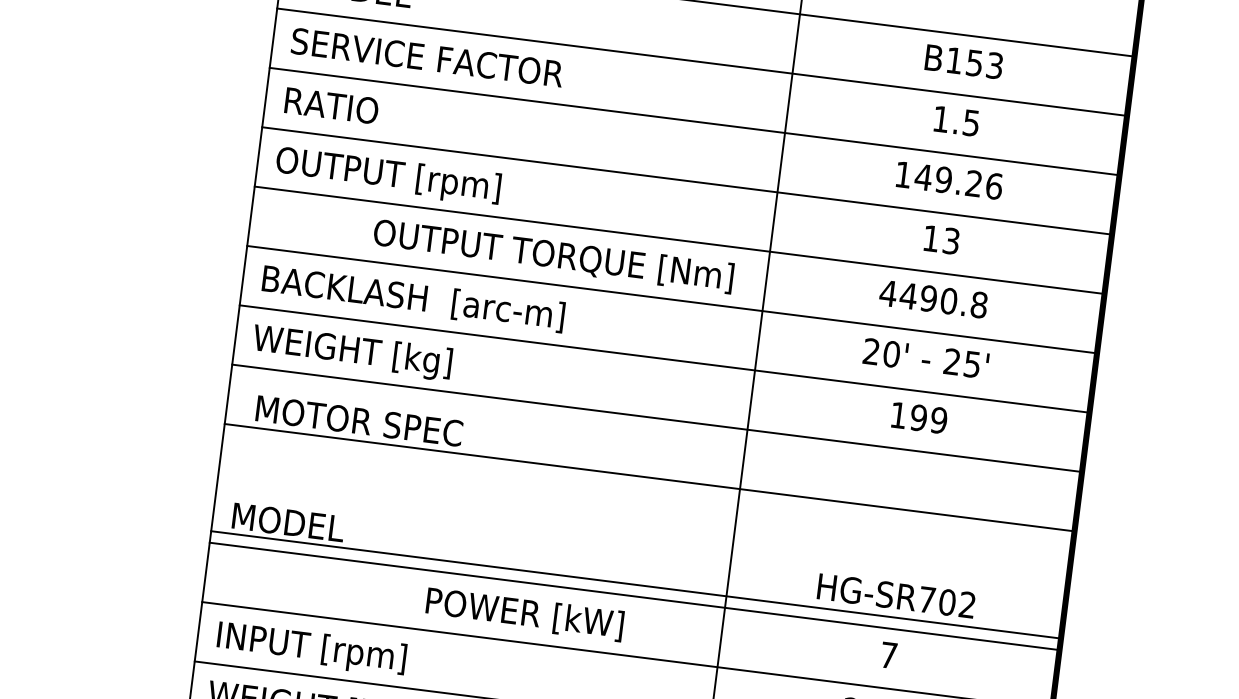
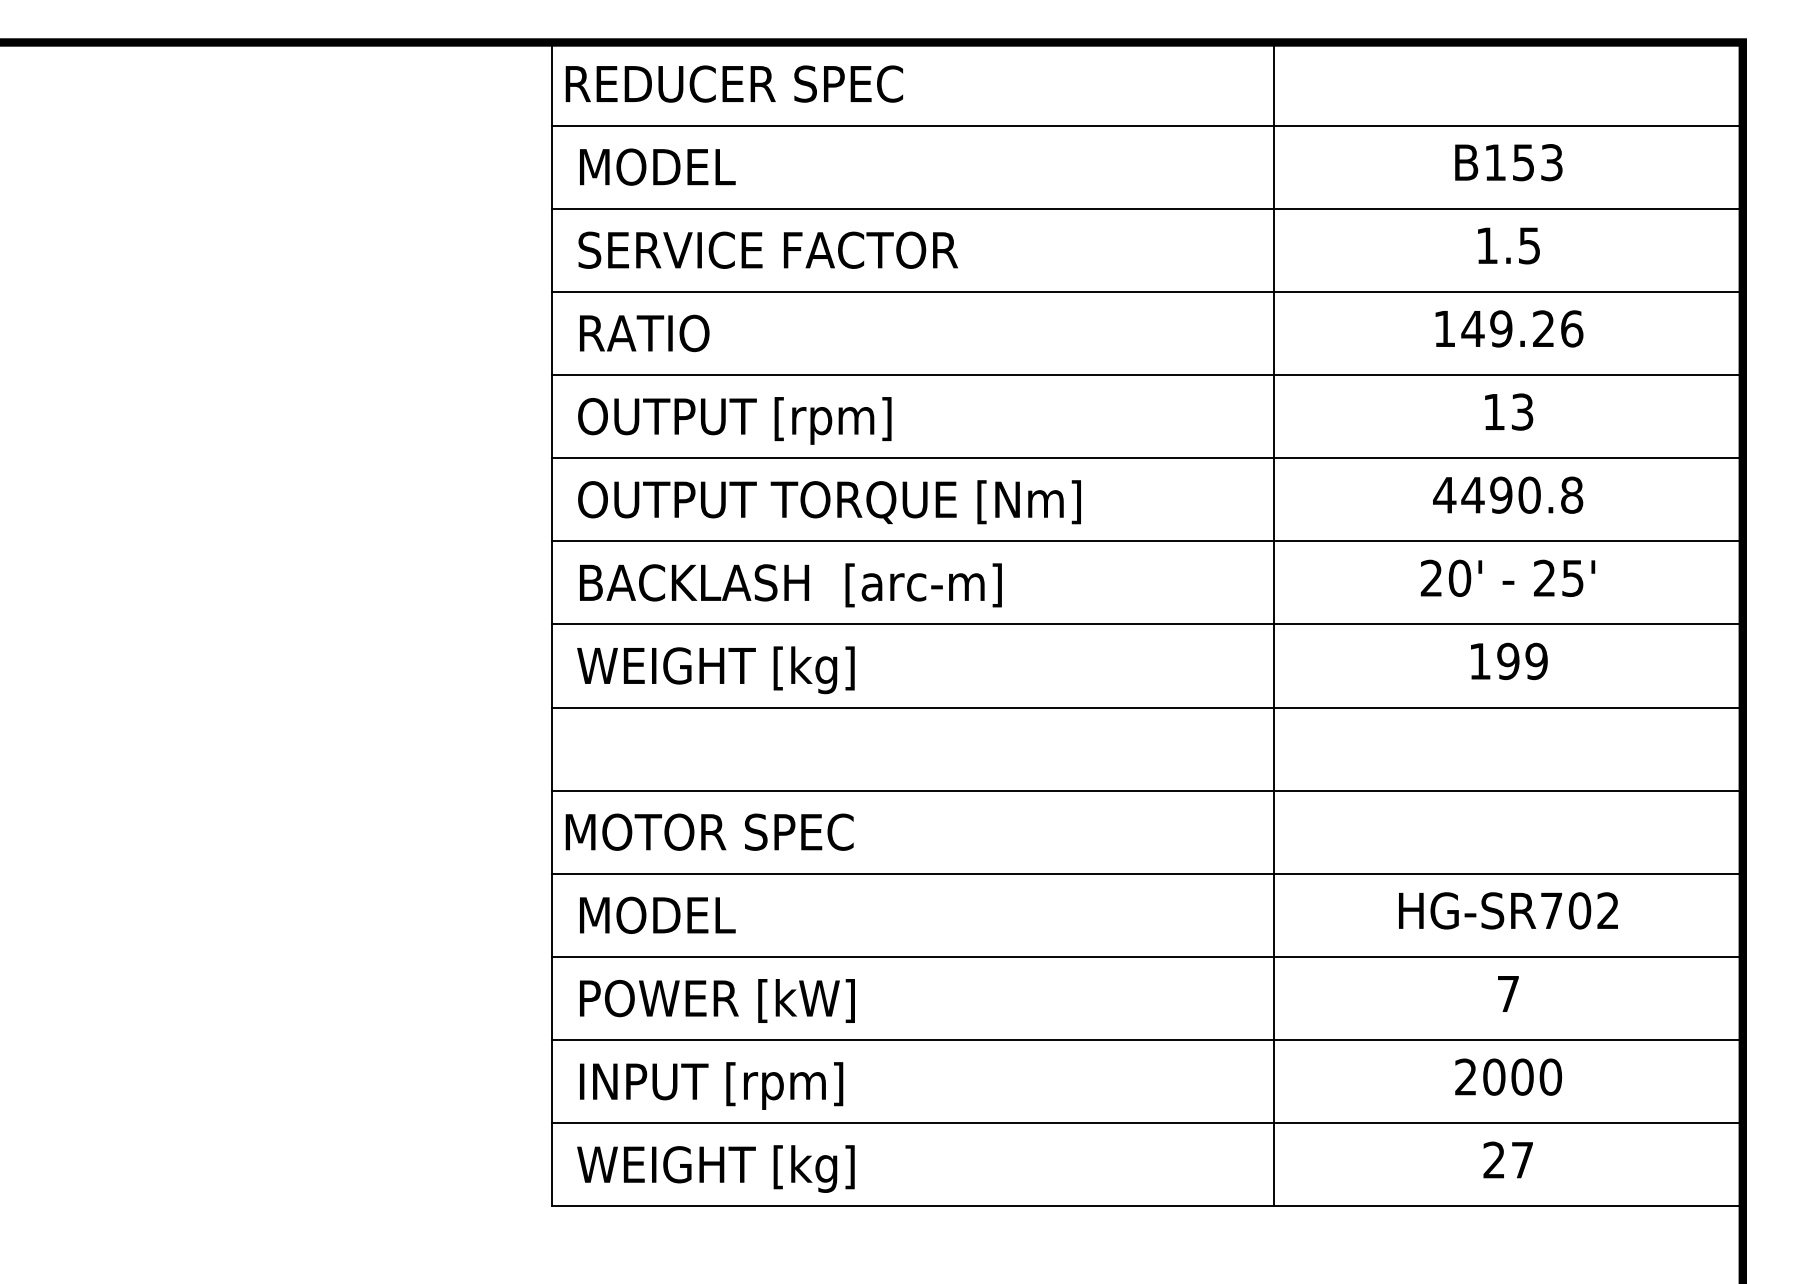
text: (553, 256) -> (829, 502), moved
text: (359, 420) -> (709, 831), moved
line: (636, 584) -> (1147, 873), moved
text: (524, 614) -> (717, 1000), moved

